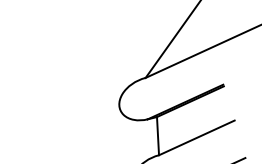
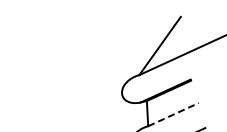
line: (195, 139) -> (172, 115), solid -> dashed

